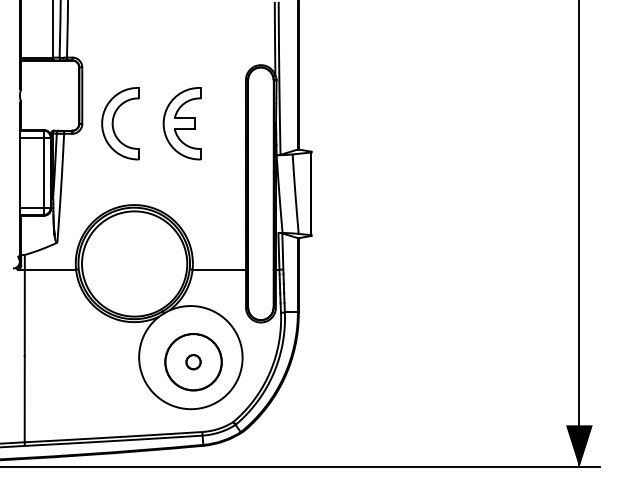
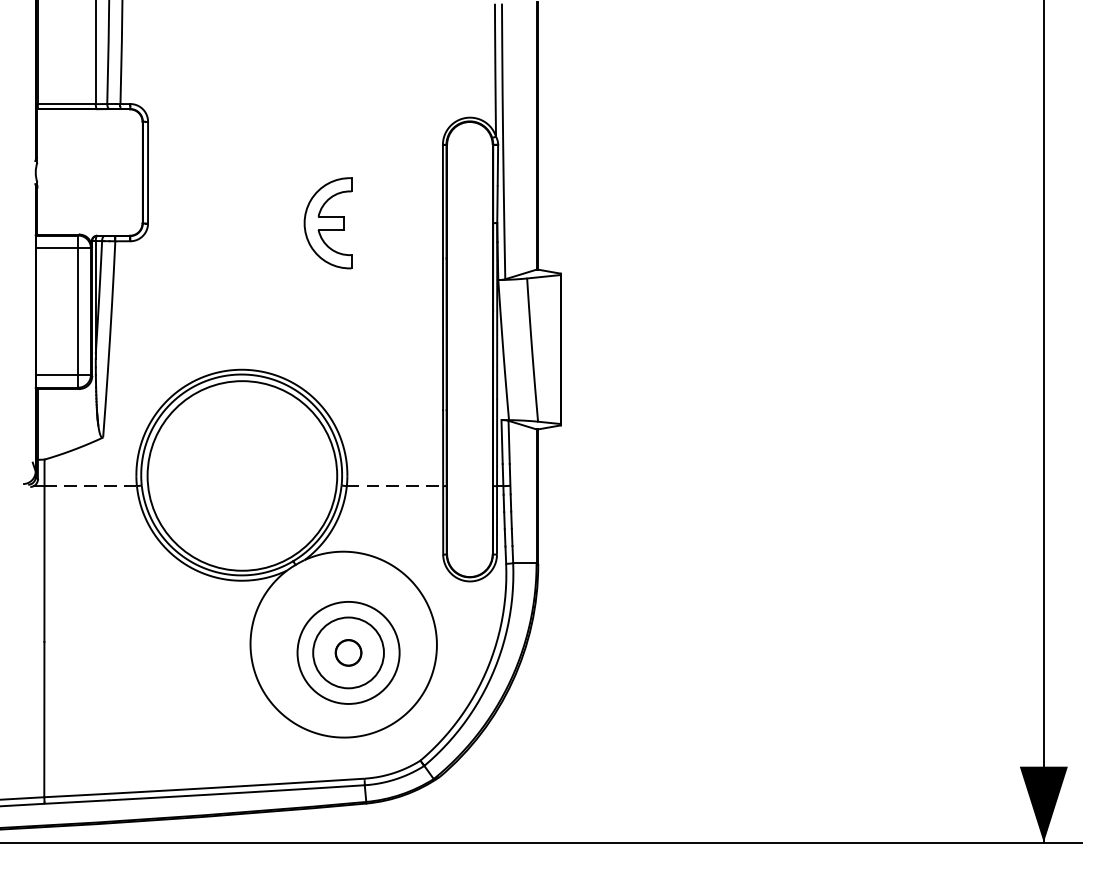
part: (113, 123) -> (204, 222), removed
part: (181, 123) -> (326, 222), size x0.7
line: (50, 269) -> (90, 485), solid -> dashed
line: (219, 269) -> (395, 485), solid -> dashed
circle: (193, 362) -> (348, 653), size x0.7

